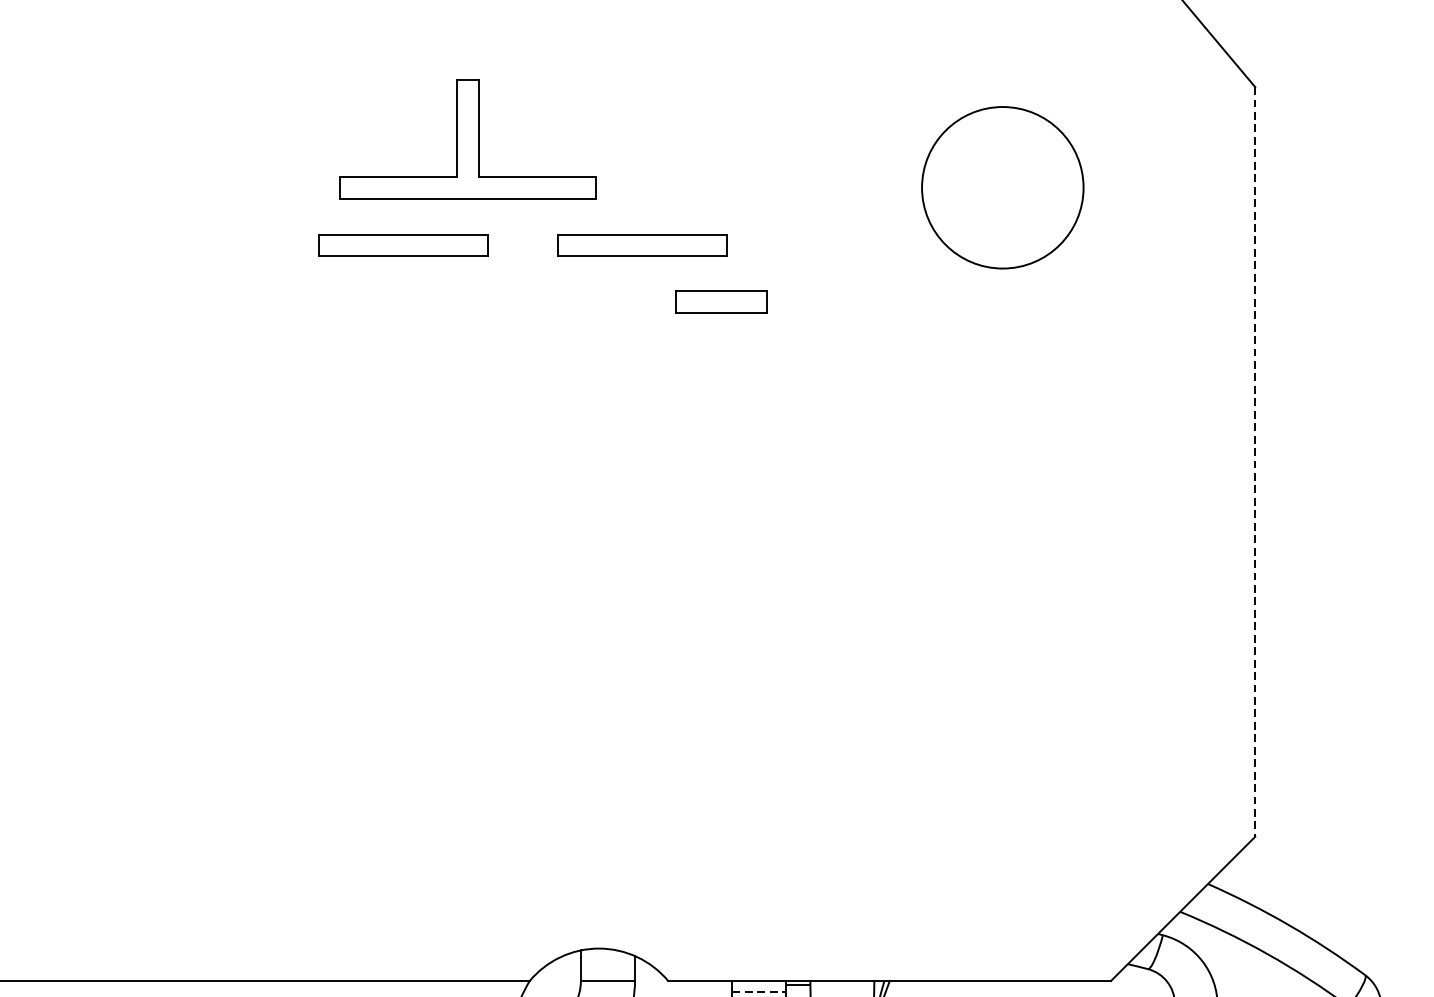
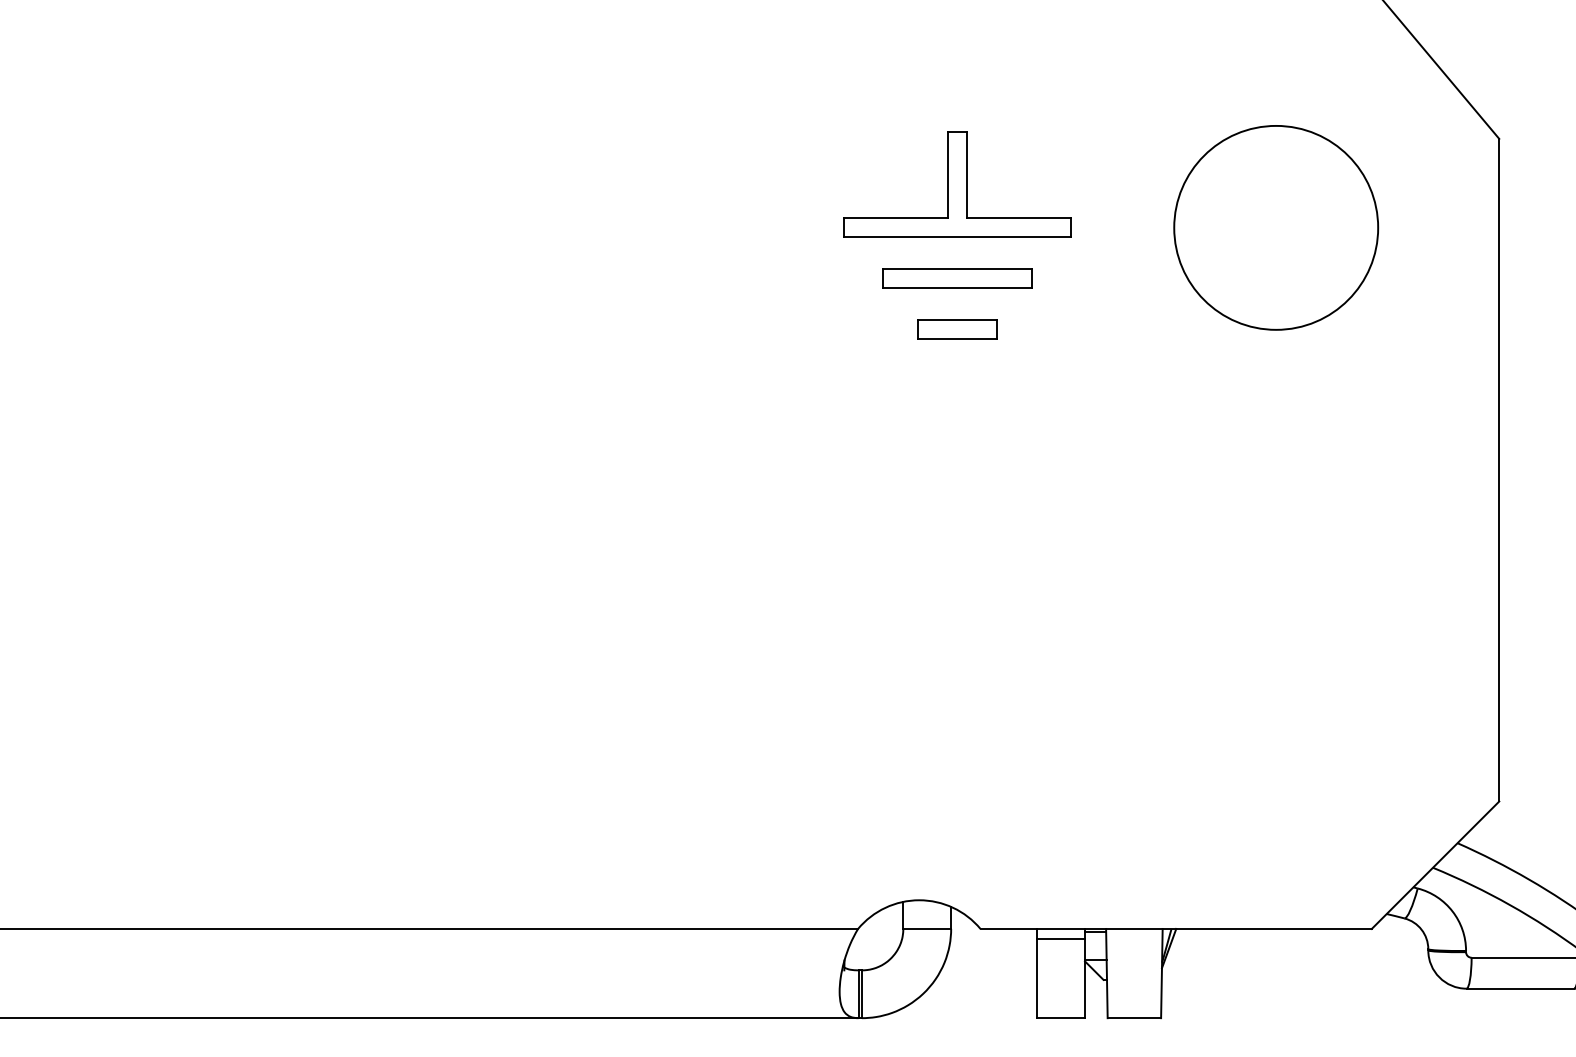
part: (467, 138) -> (957, 184), moved
circle: (1003, 187) -> (1276, 227), size x1.43
part: (403, 245) -> (746, 278), removed
part: (721, 301) -> (957, 329), moved
line: (1255, 462) -> (1499, 470), dashed -> solid
line: (759, 991) -> (1061, 938), dashed -> solid

